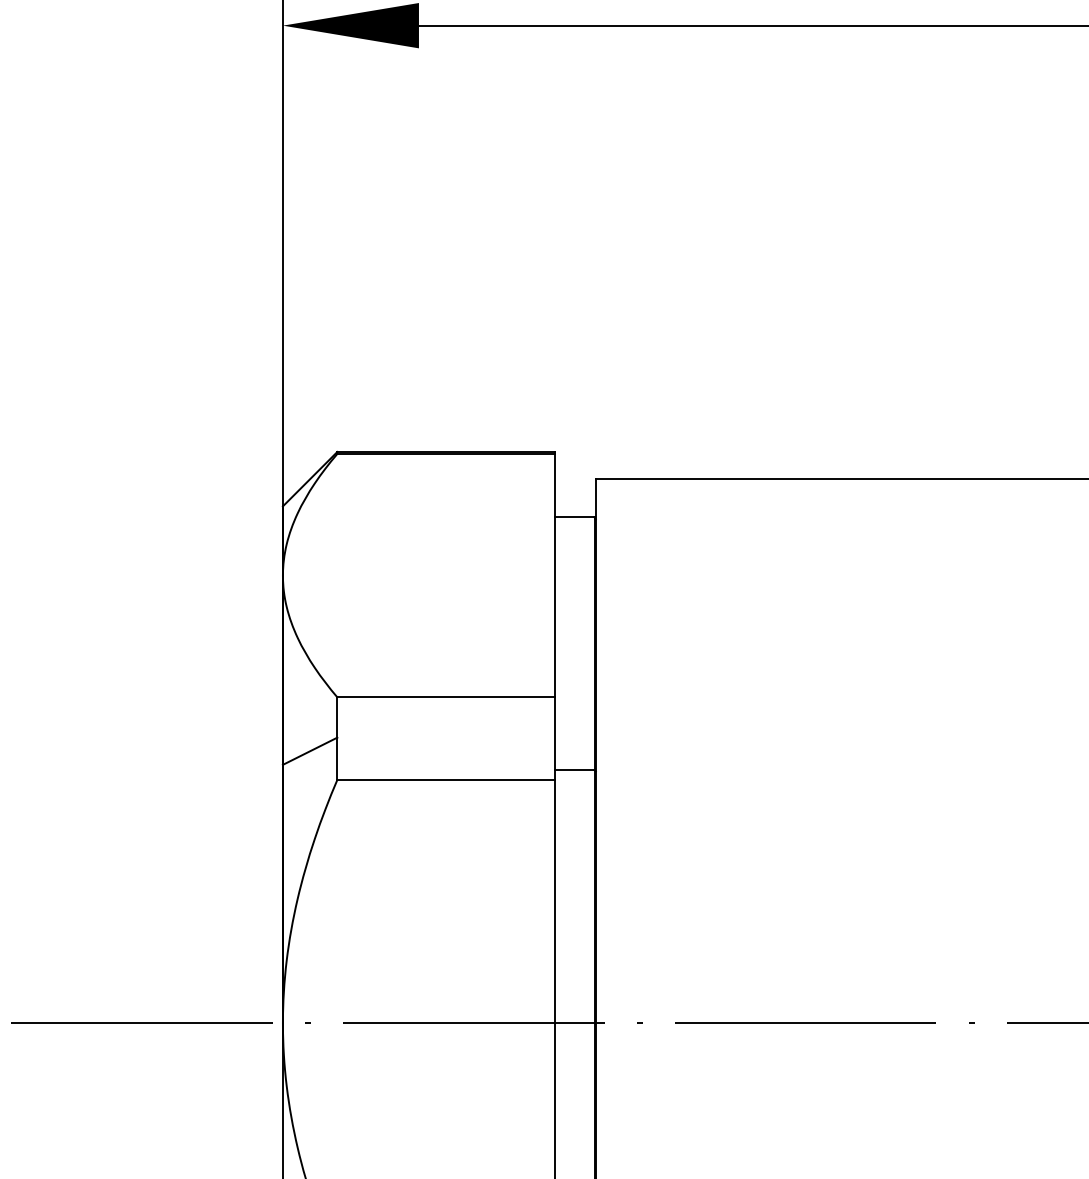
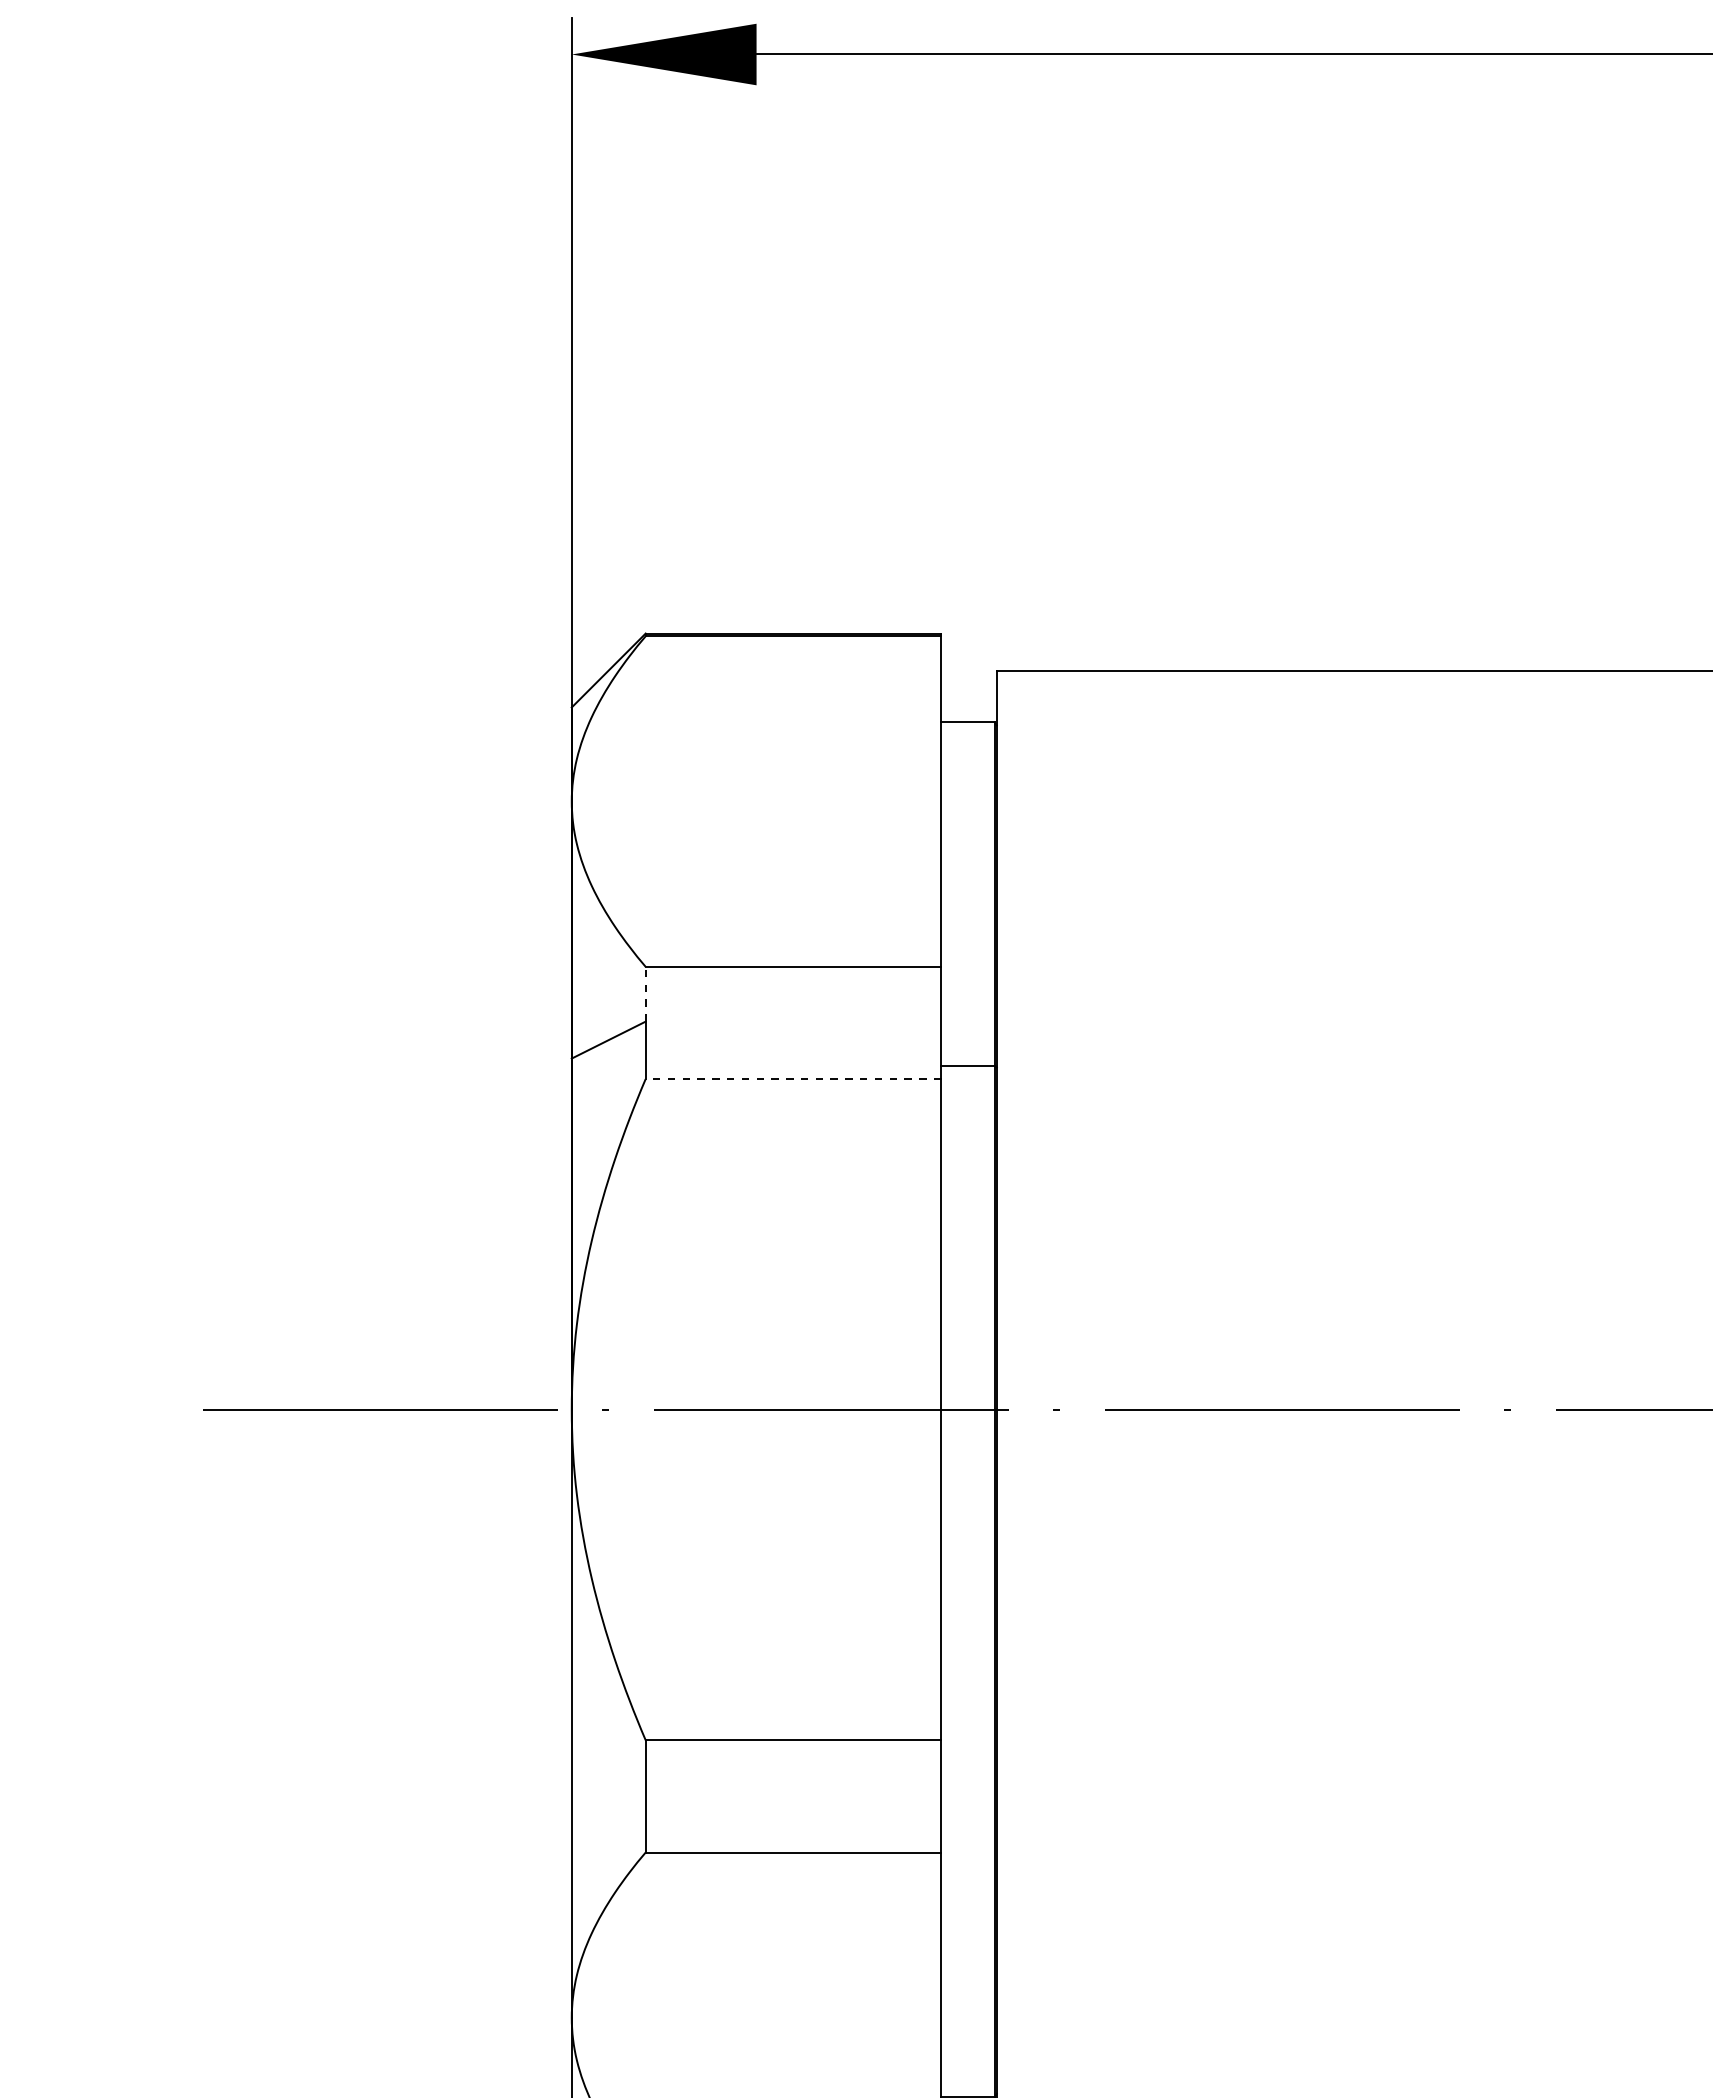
line: (337, 716) -> (645, 993), solid -> dashed
line: (446, 780) -> (793, 1079), solid -> dashed

